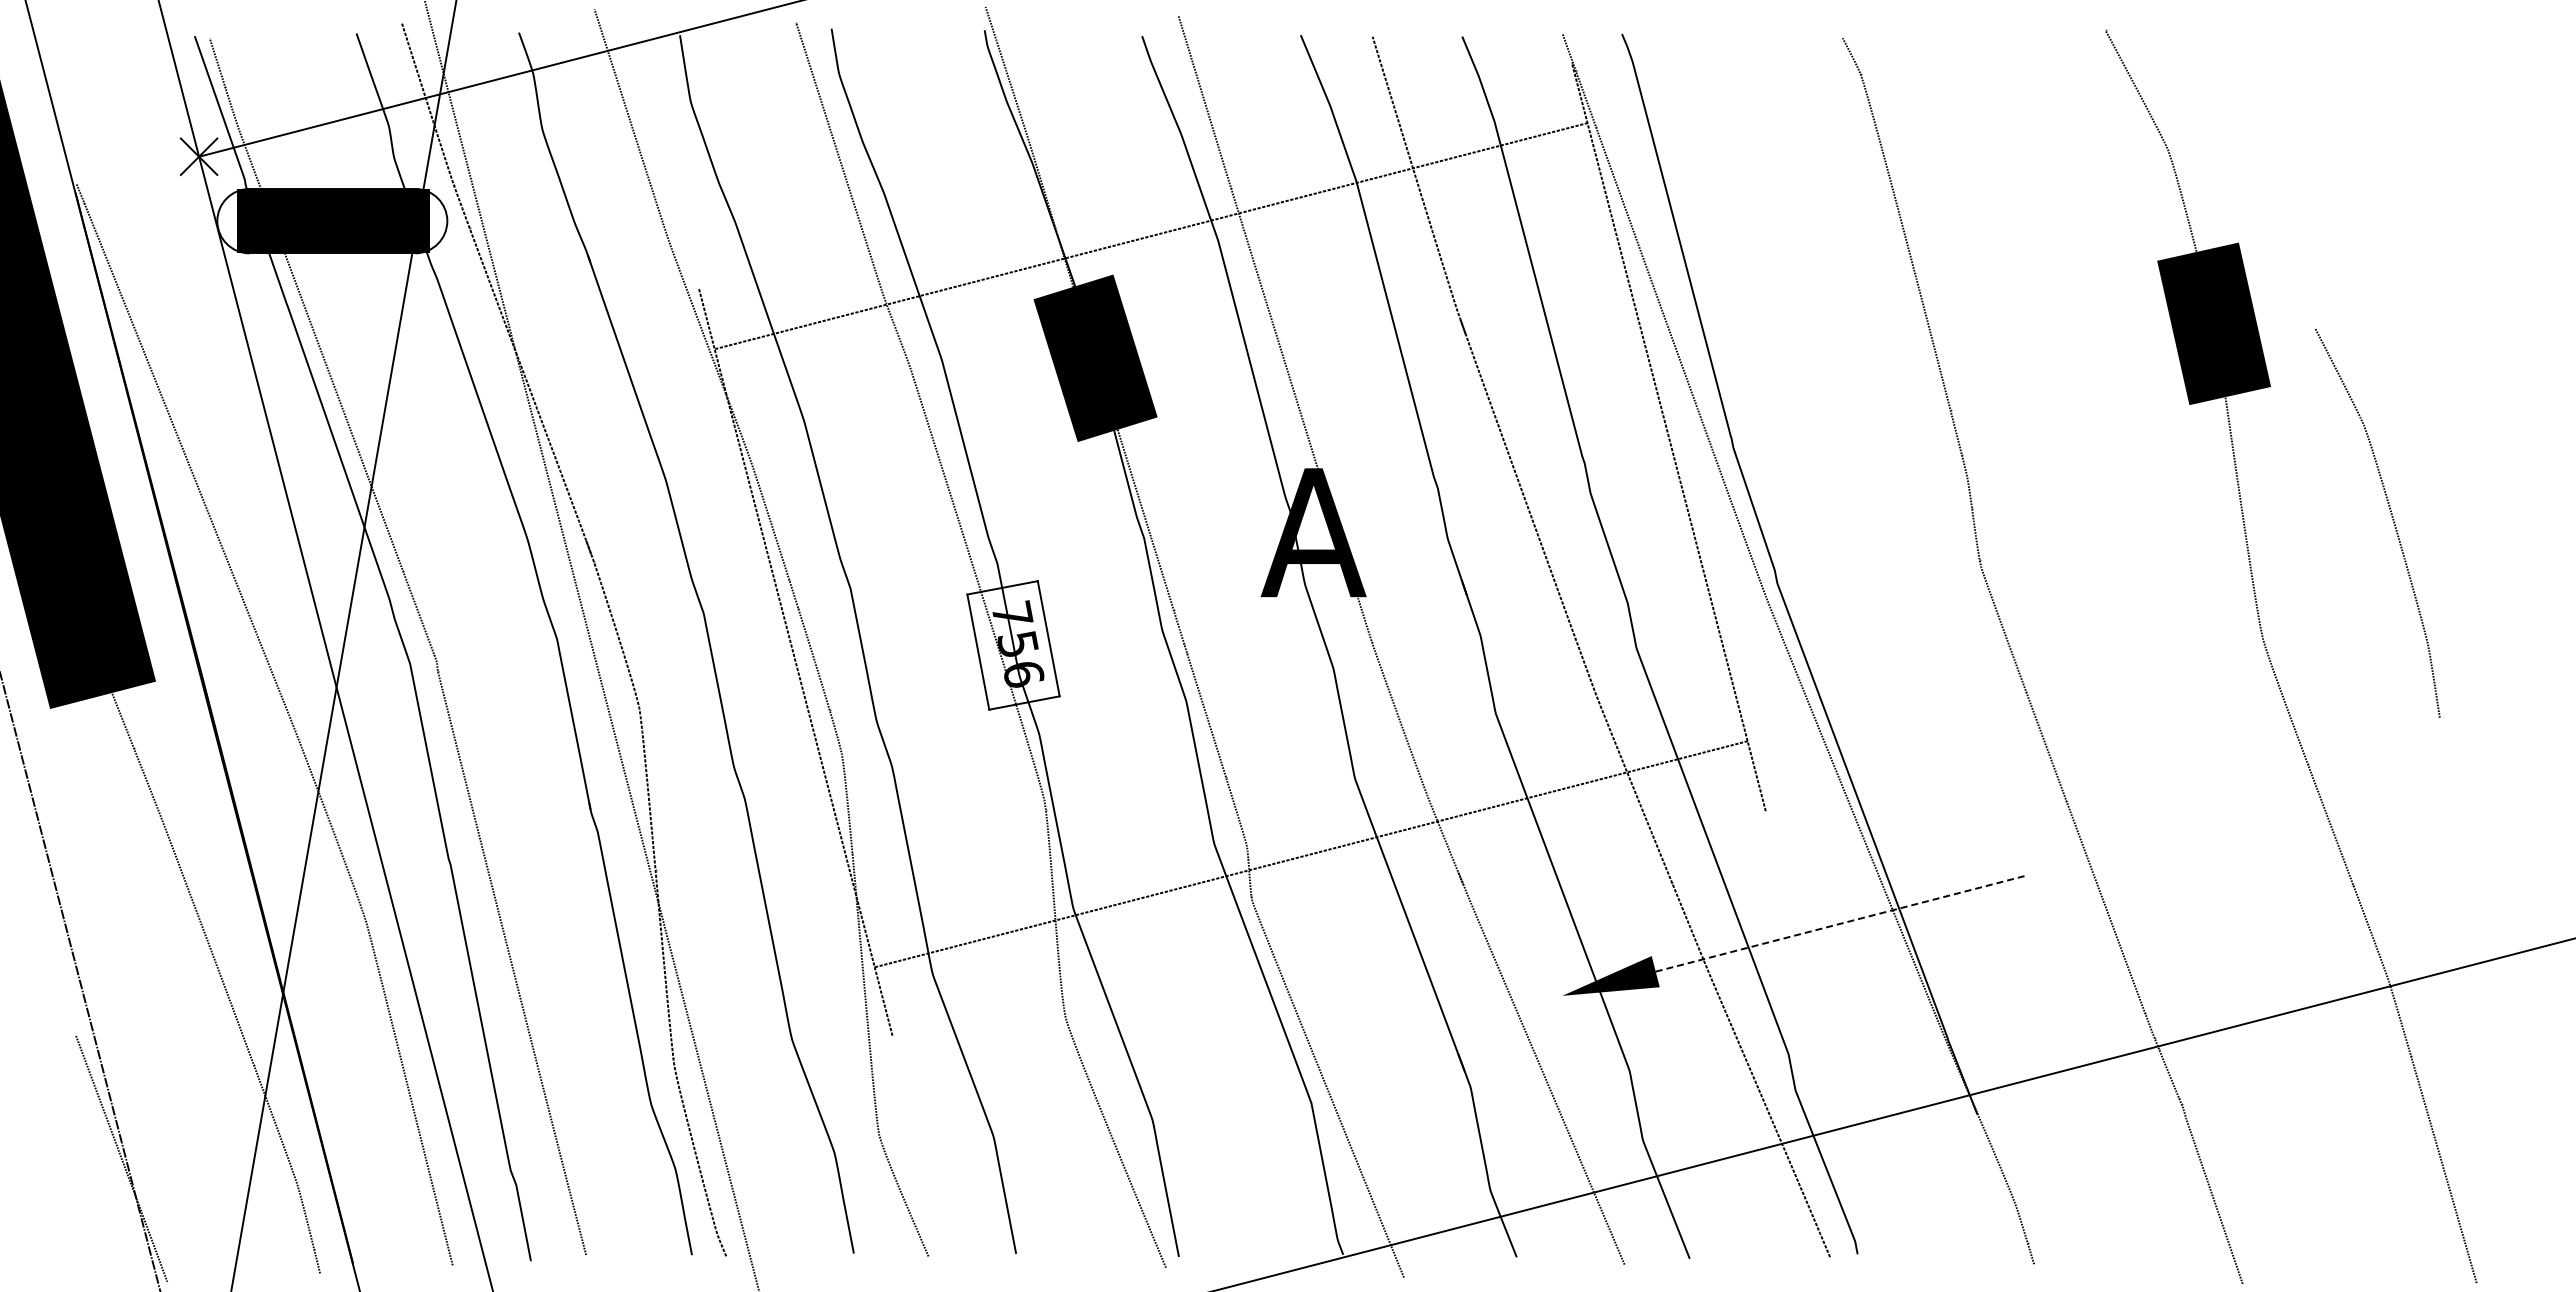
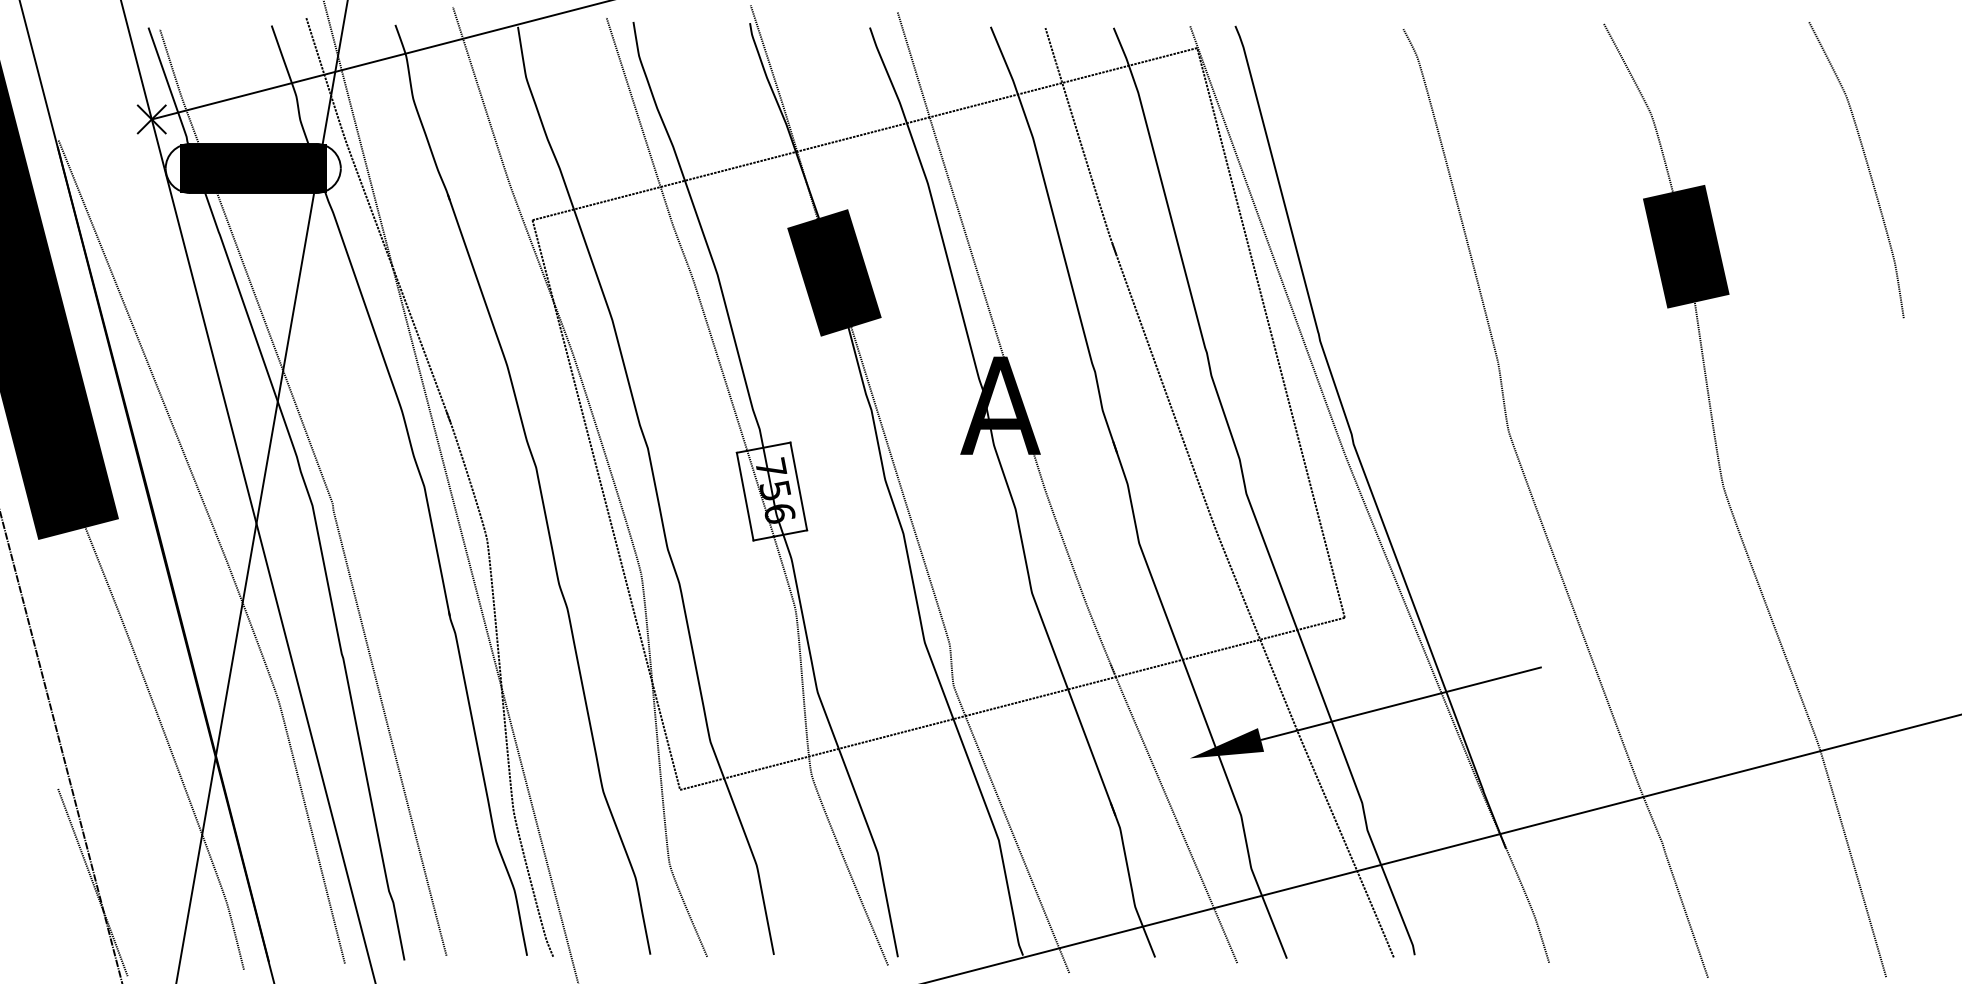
line: (1151, 236) -> (864, 134), moved
curve: (2391, 517) -> (1867, 165), moved
line: (1310, 854) -> (1011, 704), moved
line: (1840, 923) -> (1401, 703), dashed -> solid

